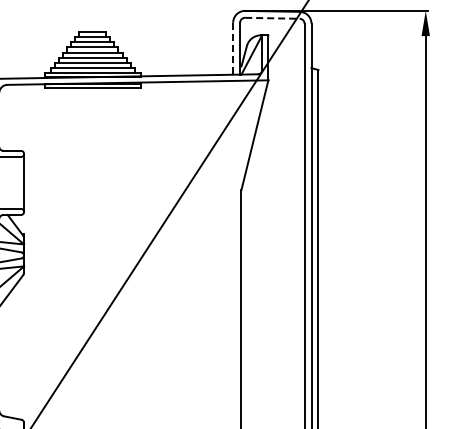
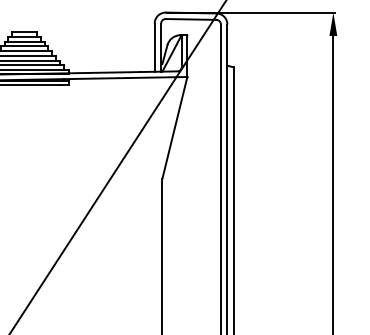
line: (272, 18) -> (191, 19), dashed -> solid
line: (233, 49) -> (155, 48), dashed -> solid

